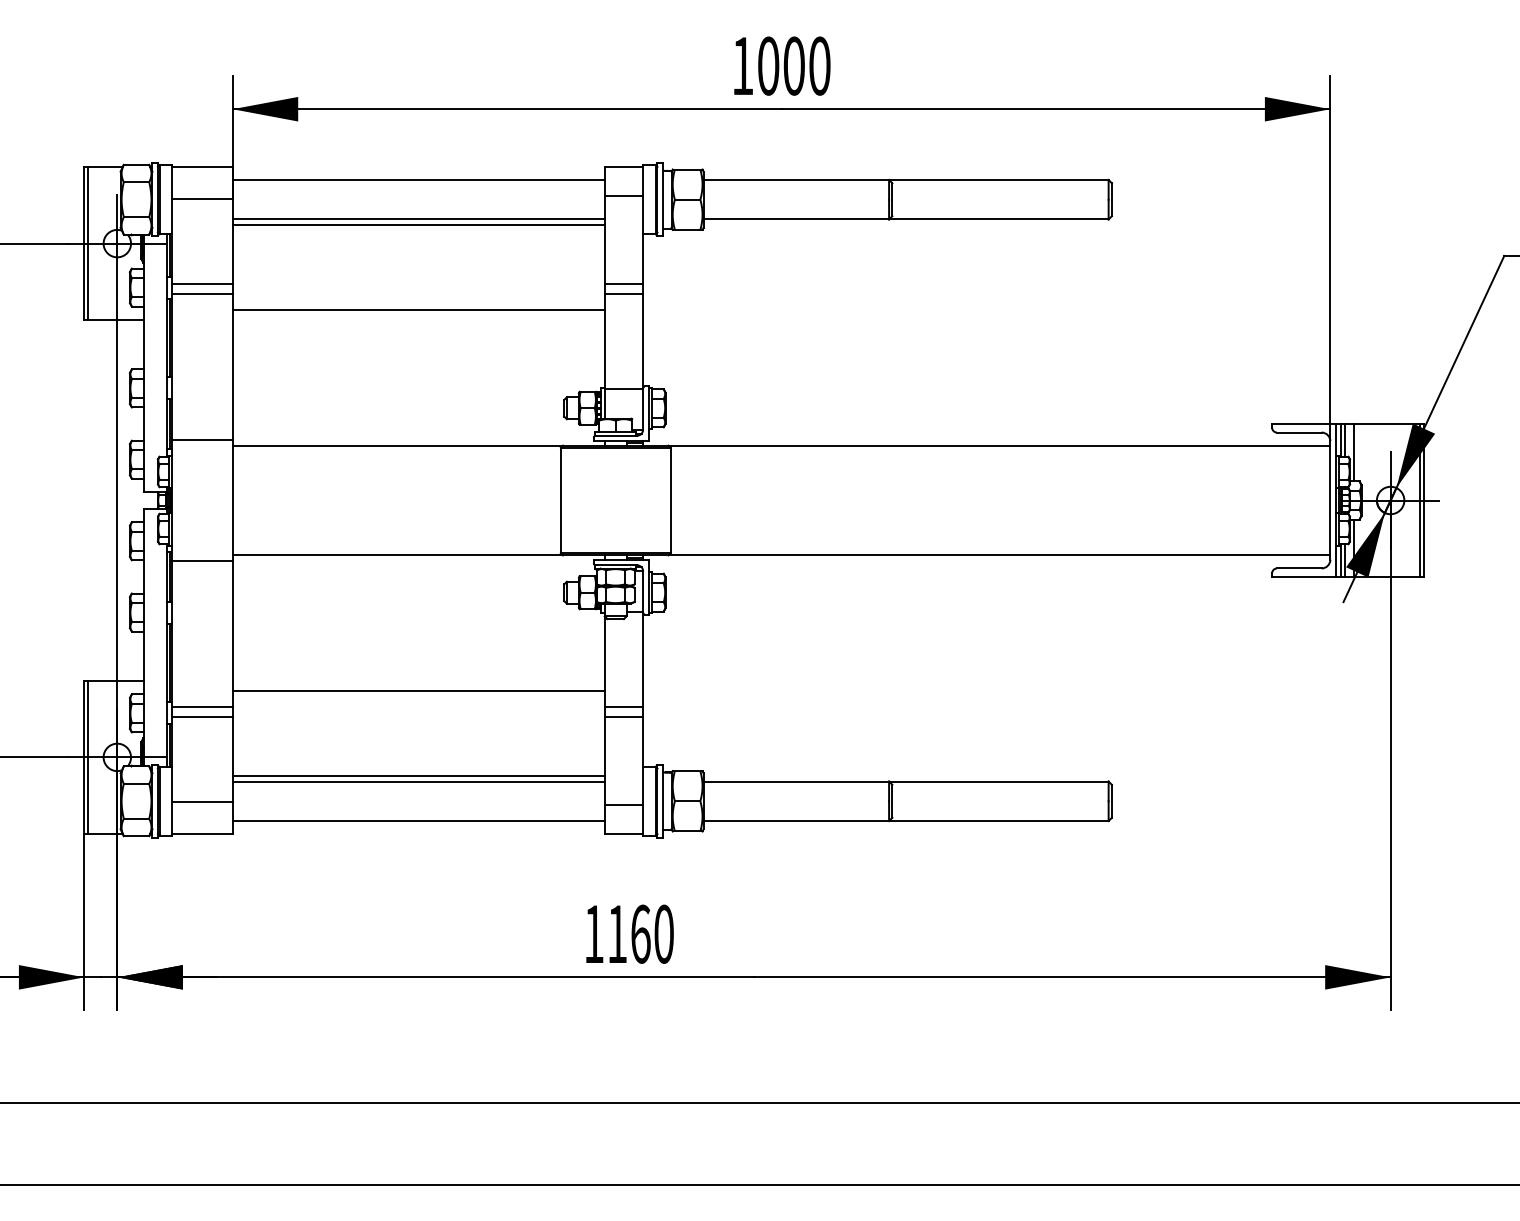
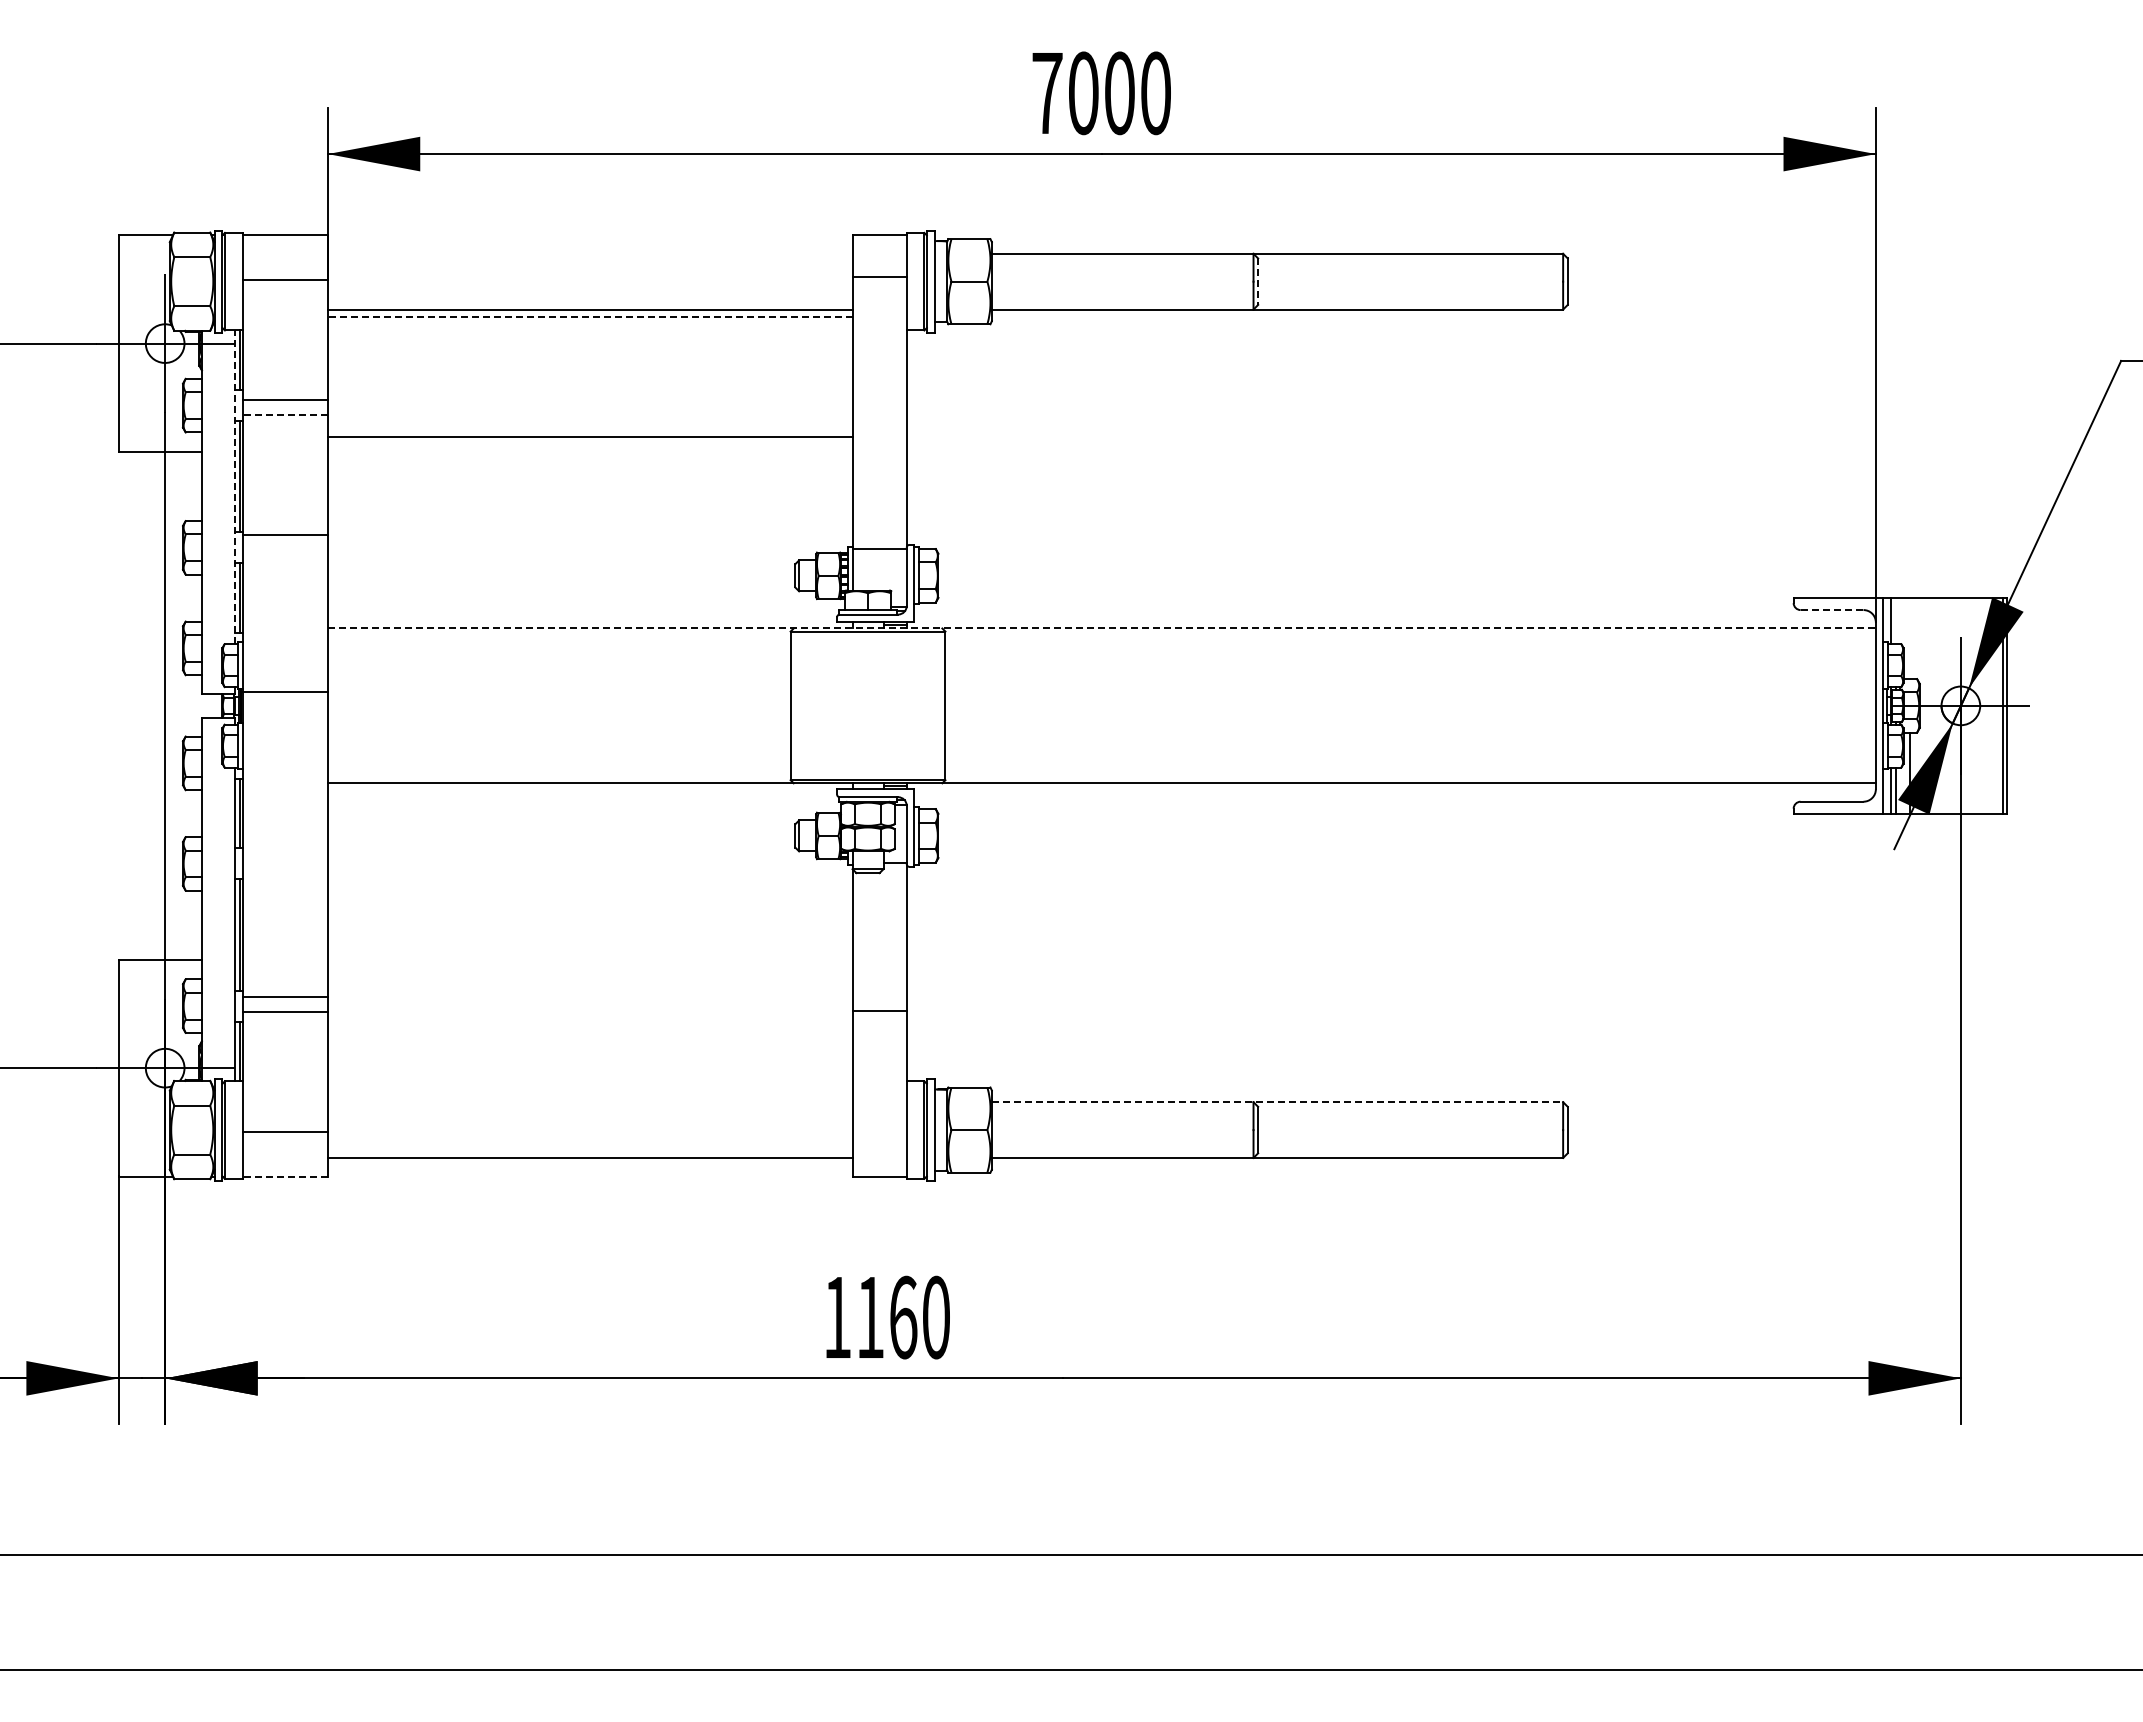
text: (742, 66) -> (1047, 93), 1000 -> 7000
line: (418, 179) -> (589, 253), removed
line: (892, 200) -> (1258, 282), solid -> dashed
line: (418, 225) -> (589, 317), solid -> dashed
line: (87, 243) -> (123, 343), removed
line: (623, 283) -> (879, 400), removed
line: (623, 293) -> (879, 414), removed
line: (202, 294) -> (285, 415), solid -> dashed
line: (166, 345) -> (234, 487), solid -> dashed
line: (1298, 432) -> (1831, 610), solid -> dashed
line: (201, 439) -> (284, 534), moved
line: (1344, 439) -> (1895, 620), removed
line: (781, 445) -> (1102, 628), solid -> dashed
line: (1354, 452) -> (1909, 638), removed
line: (201, 561) -> (284, 692), moved
line: (418, 690) -> (589, 974), removed
line: (623, 706) -> (879, 996), removed
line: (87, 756) -> (123, 1067), removed
line: (418, 776) -> (589, 1094), removed
line: (418, 781) -> (589, 1102), removed
line: (906, 781) -> (1277, 1102), solid -> dashed
line: (623, 804) -> (879, 1134), removed
line: (202, 834) -> (285, 1176), solid -> dashed

